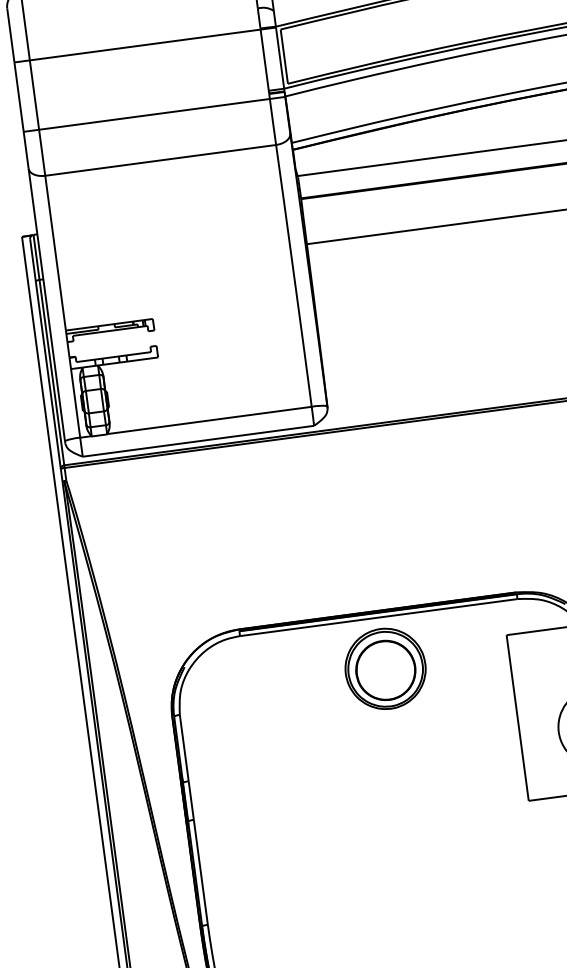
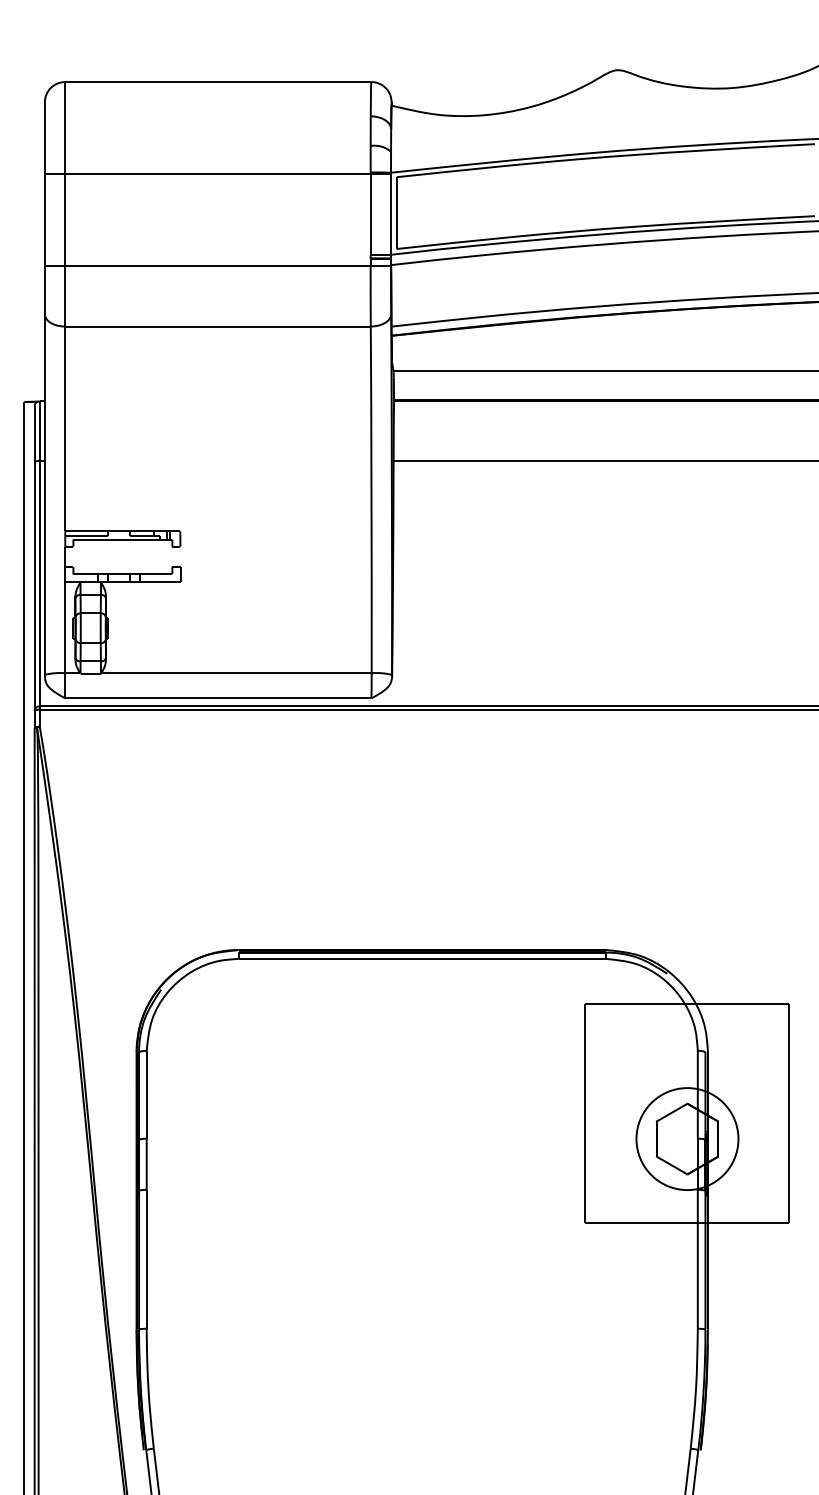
part: (385, 668) -> (421, 1026), removed

